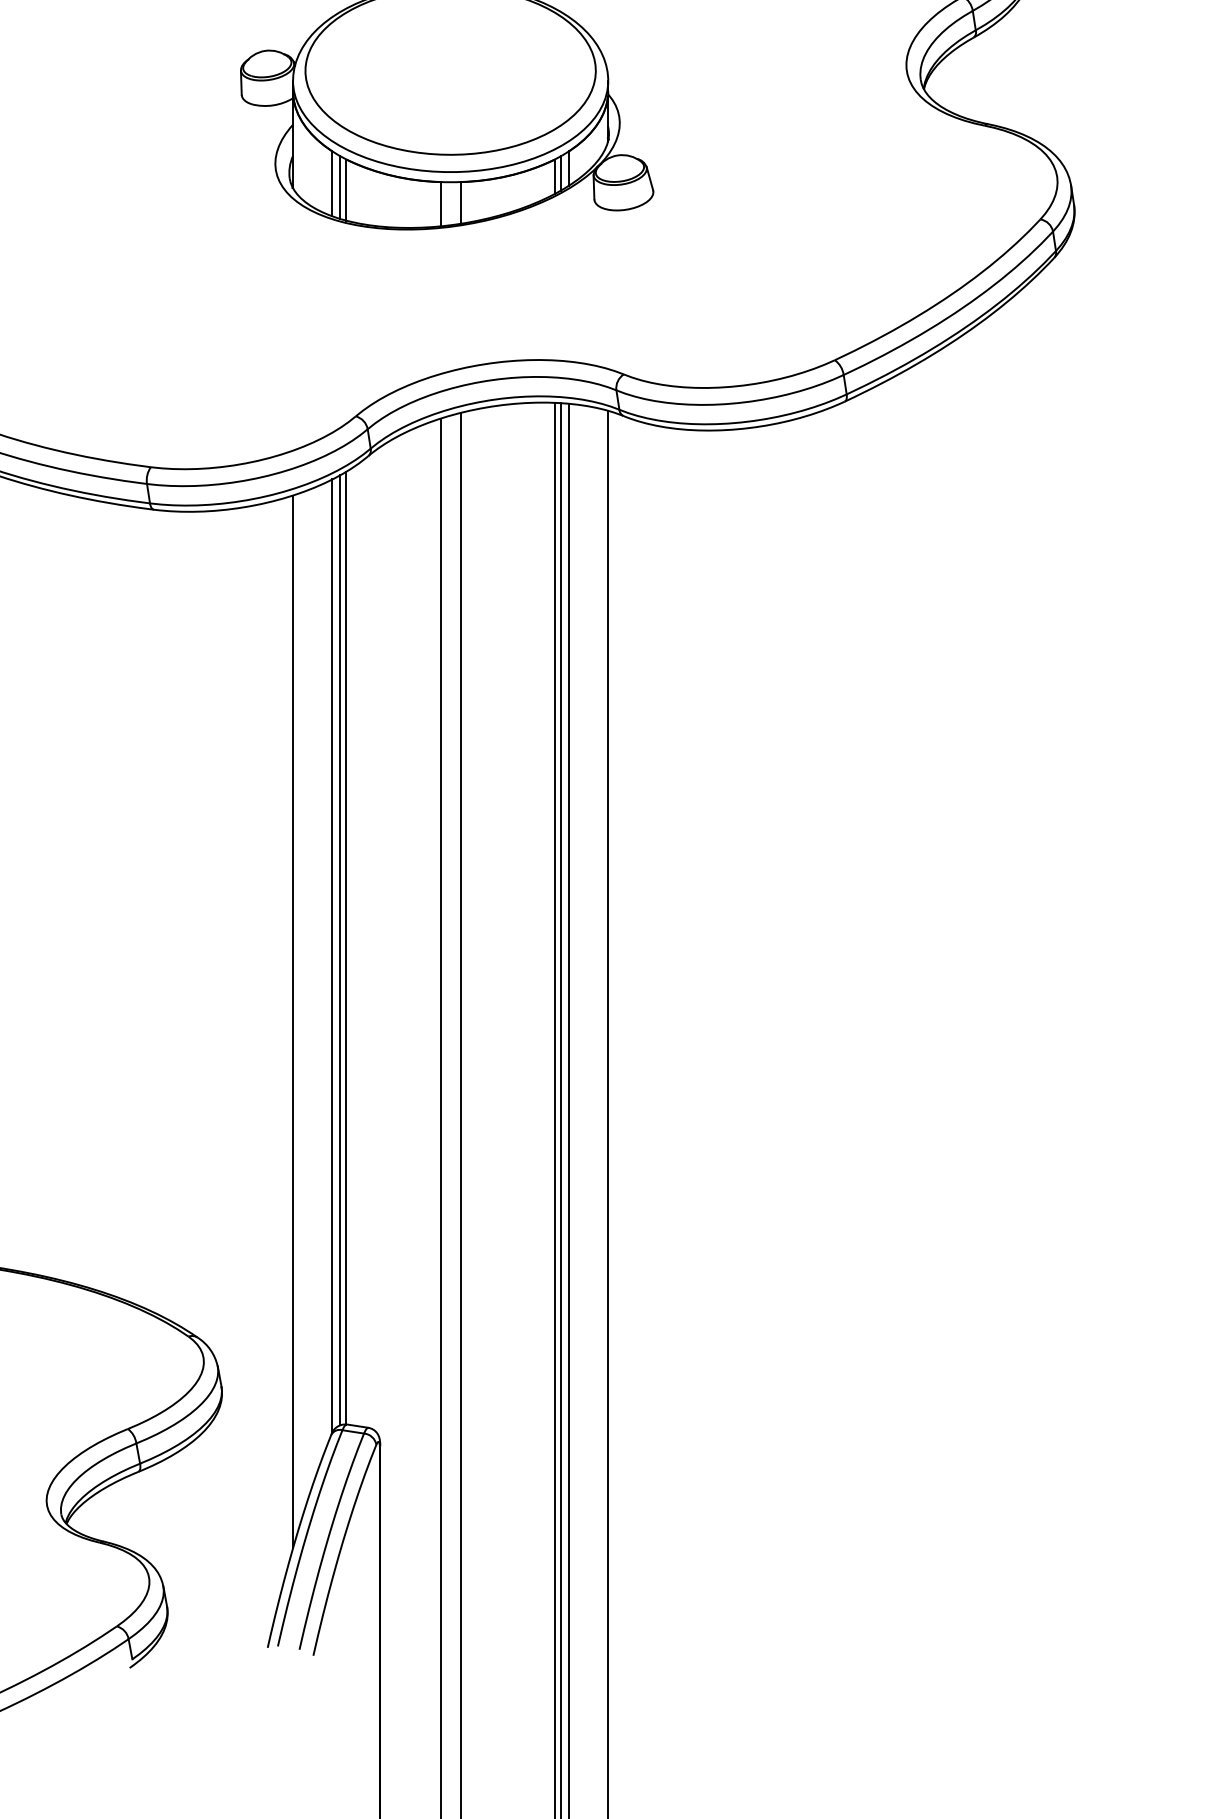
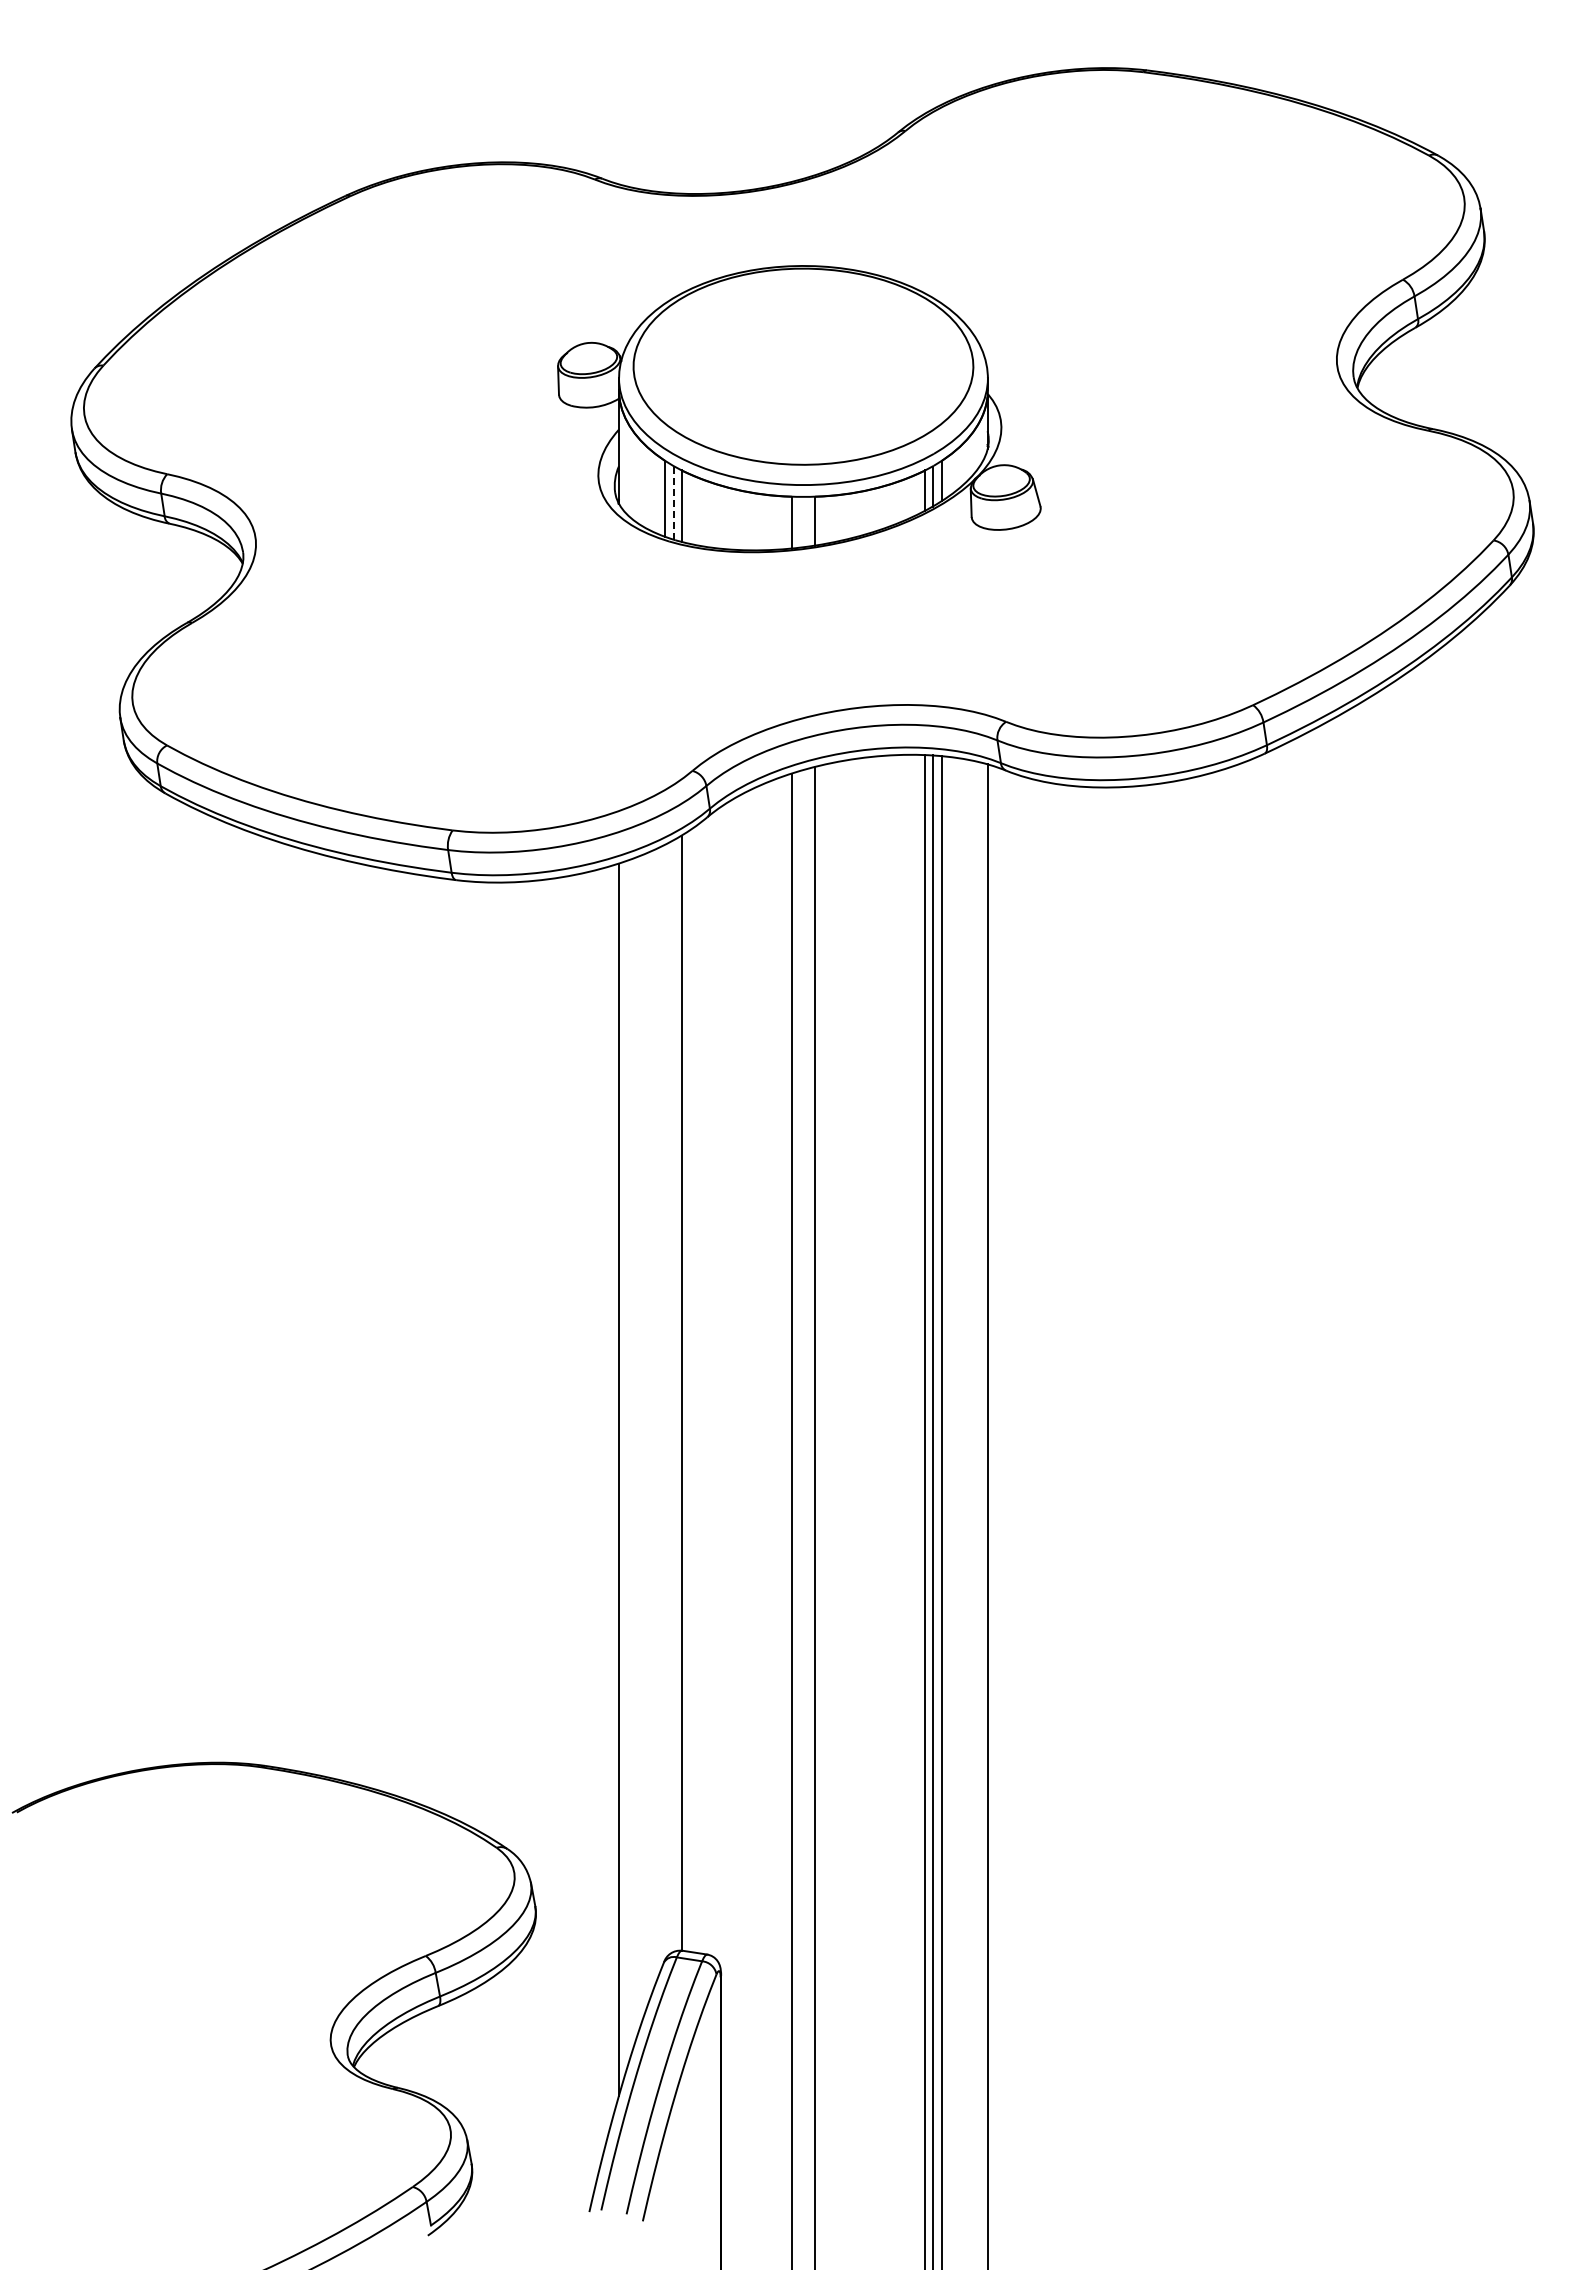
line: (340, 187) -> (674, 503), solid -> dashed
line: (340, 950) -> (674, 1395), removed
line: (332, 956) -> (665, 1402), removed

